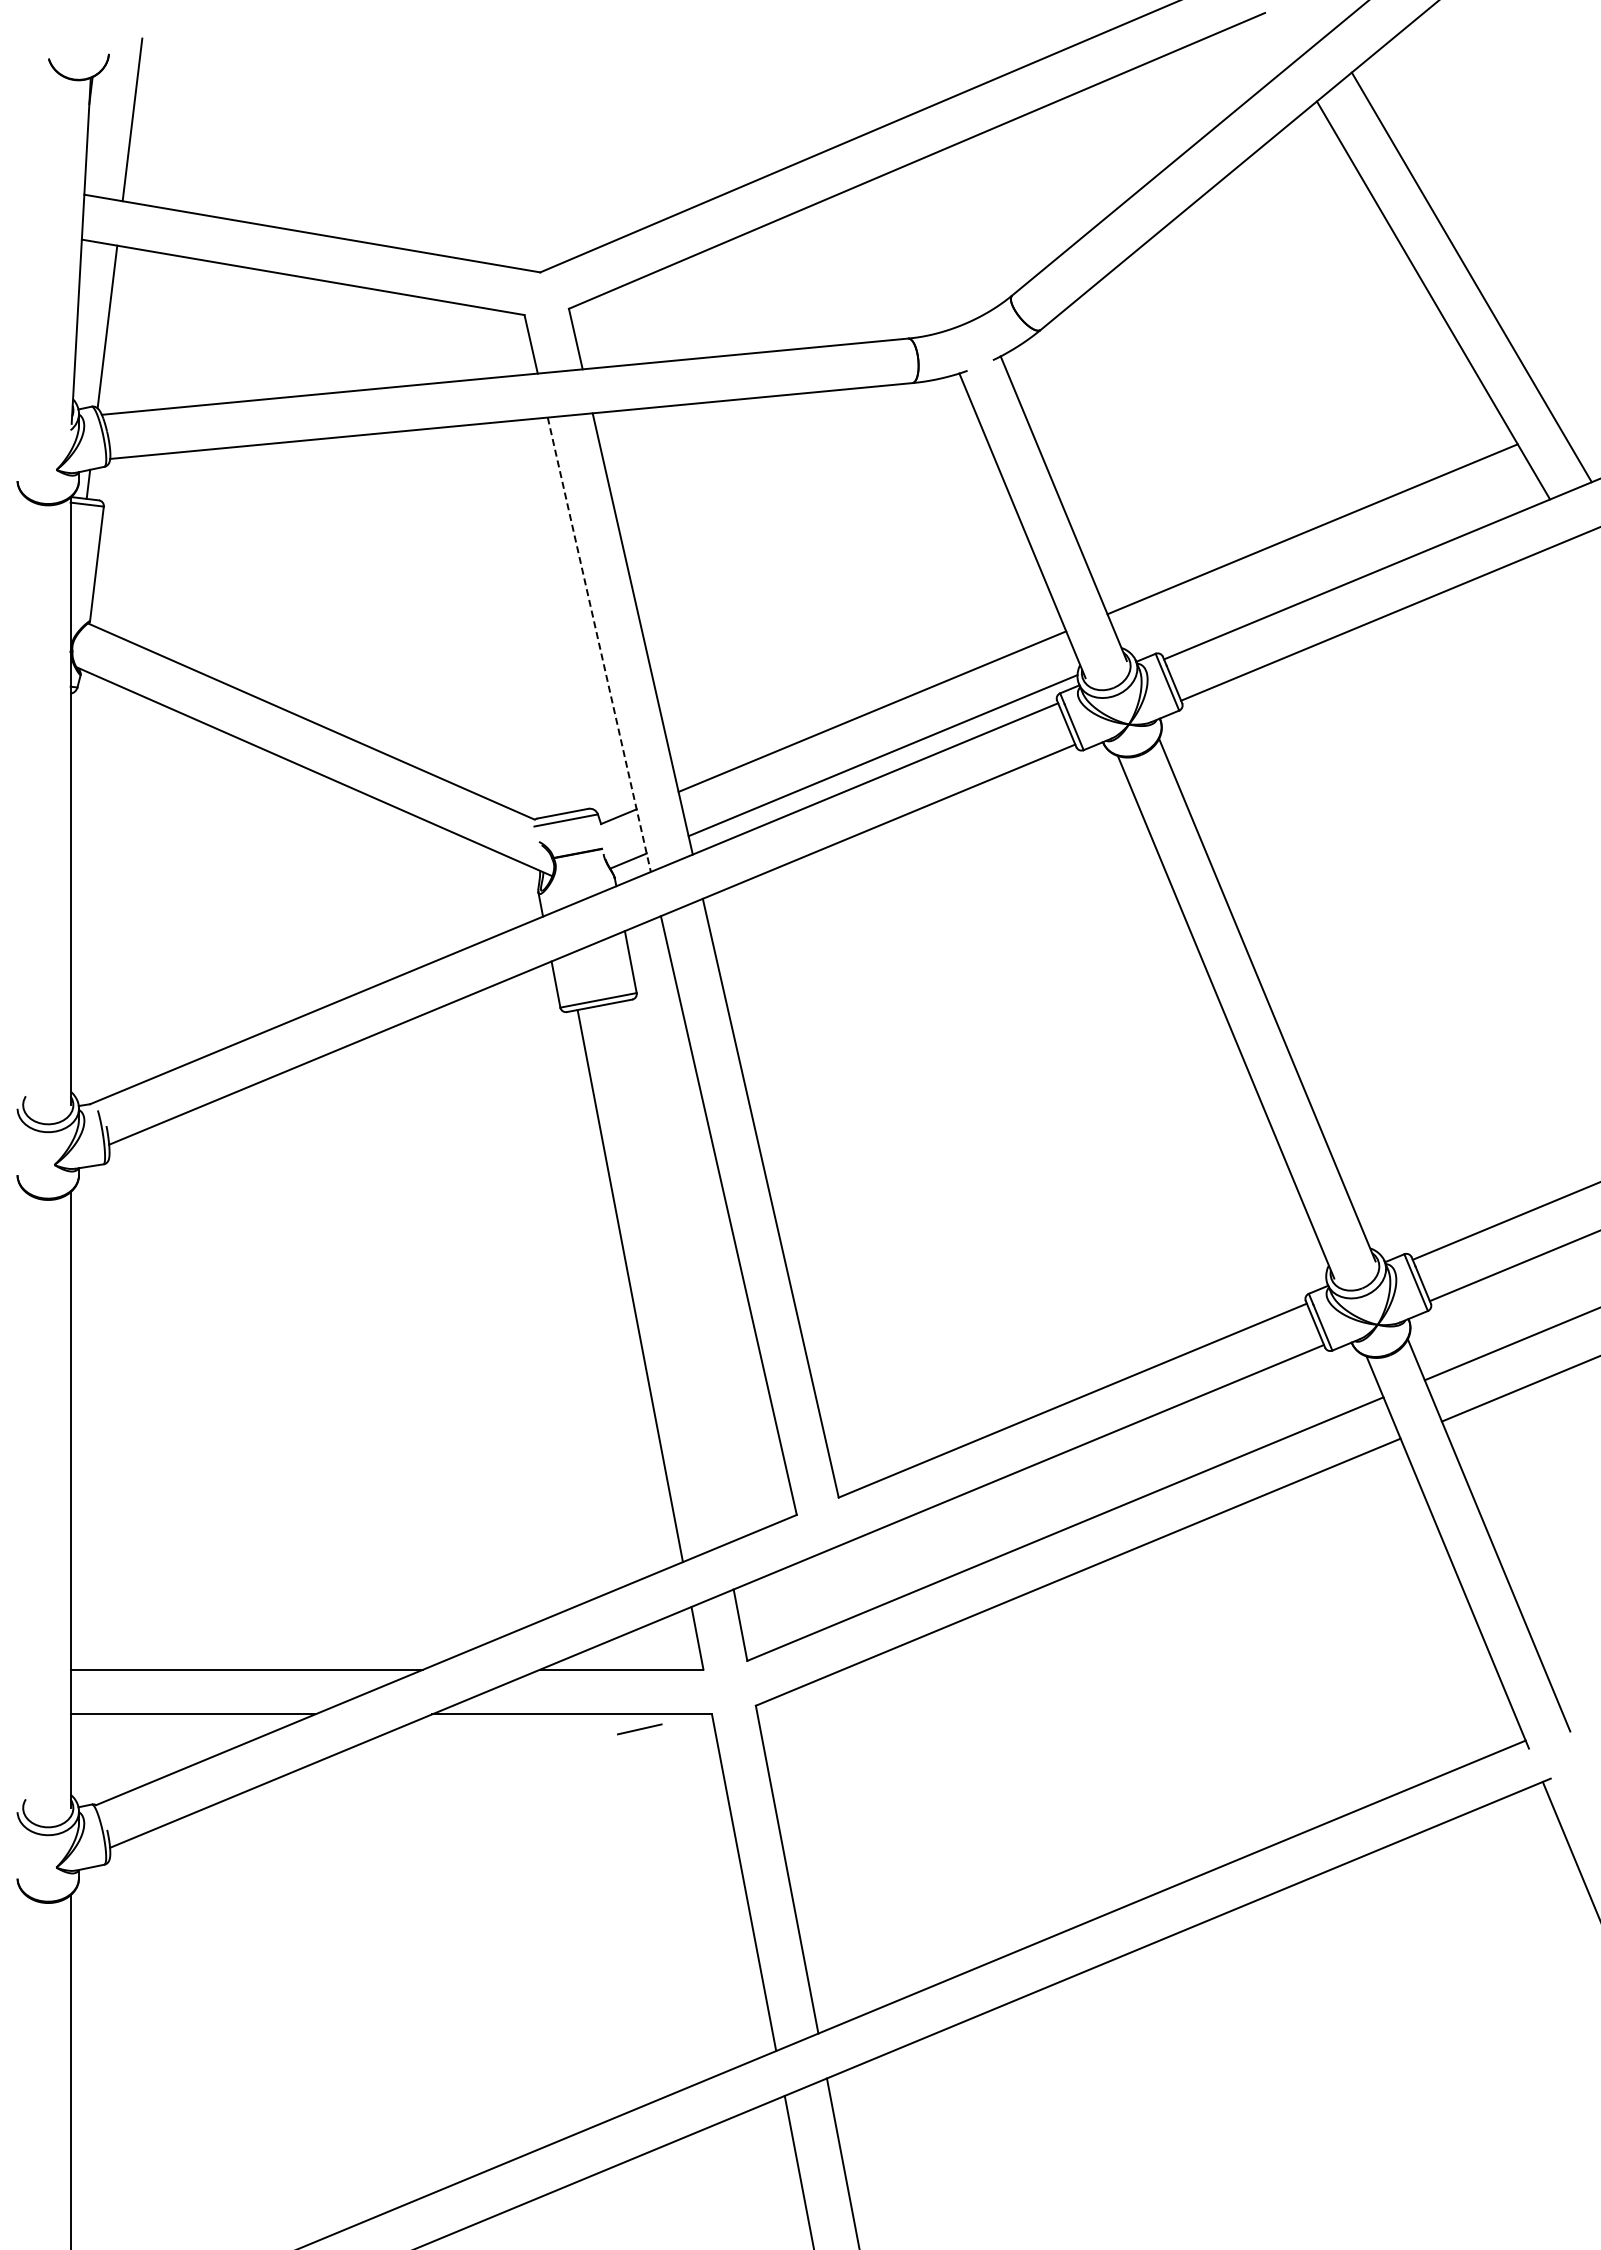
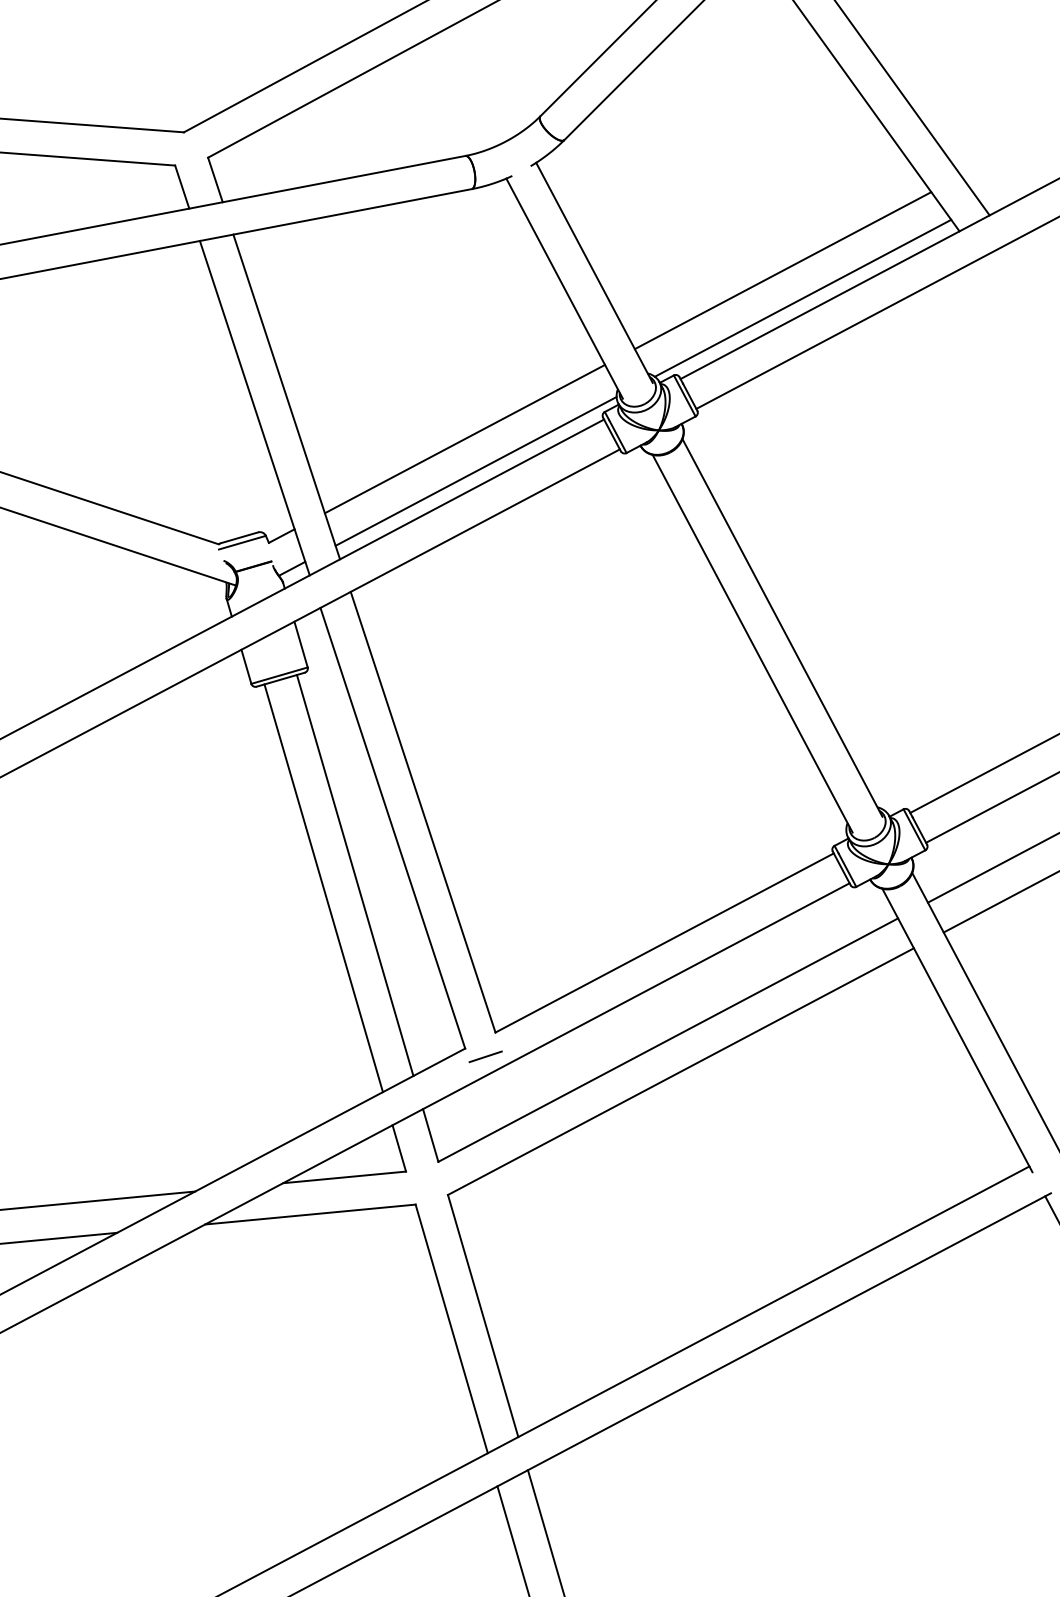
line: (1335, 568) -> (803, 298), added
line: (599, 644) -> (254, 407), dashed -> solid
line: (673, 1272) -> (355, 875), added
line: (639, 1729) -> (485, 1056), moved

